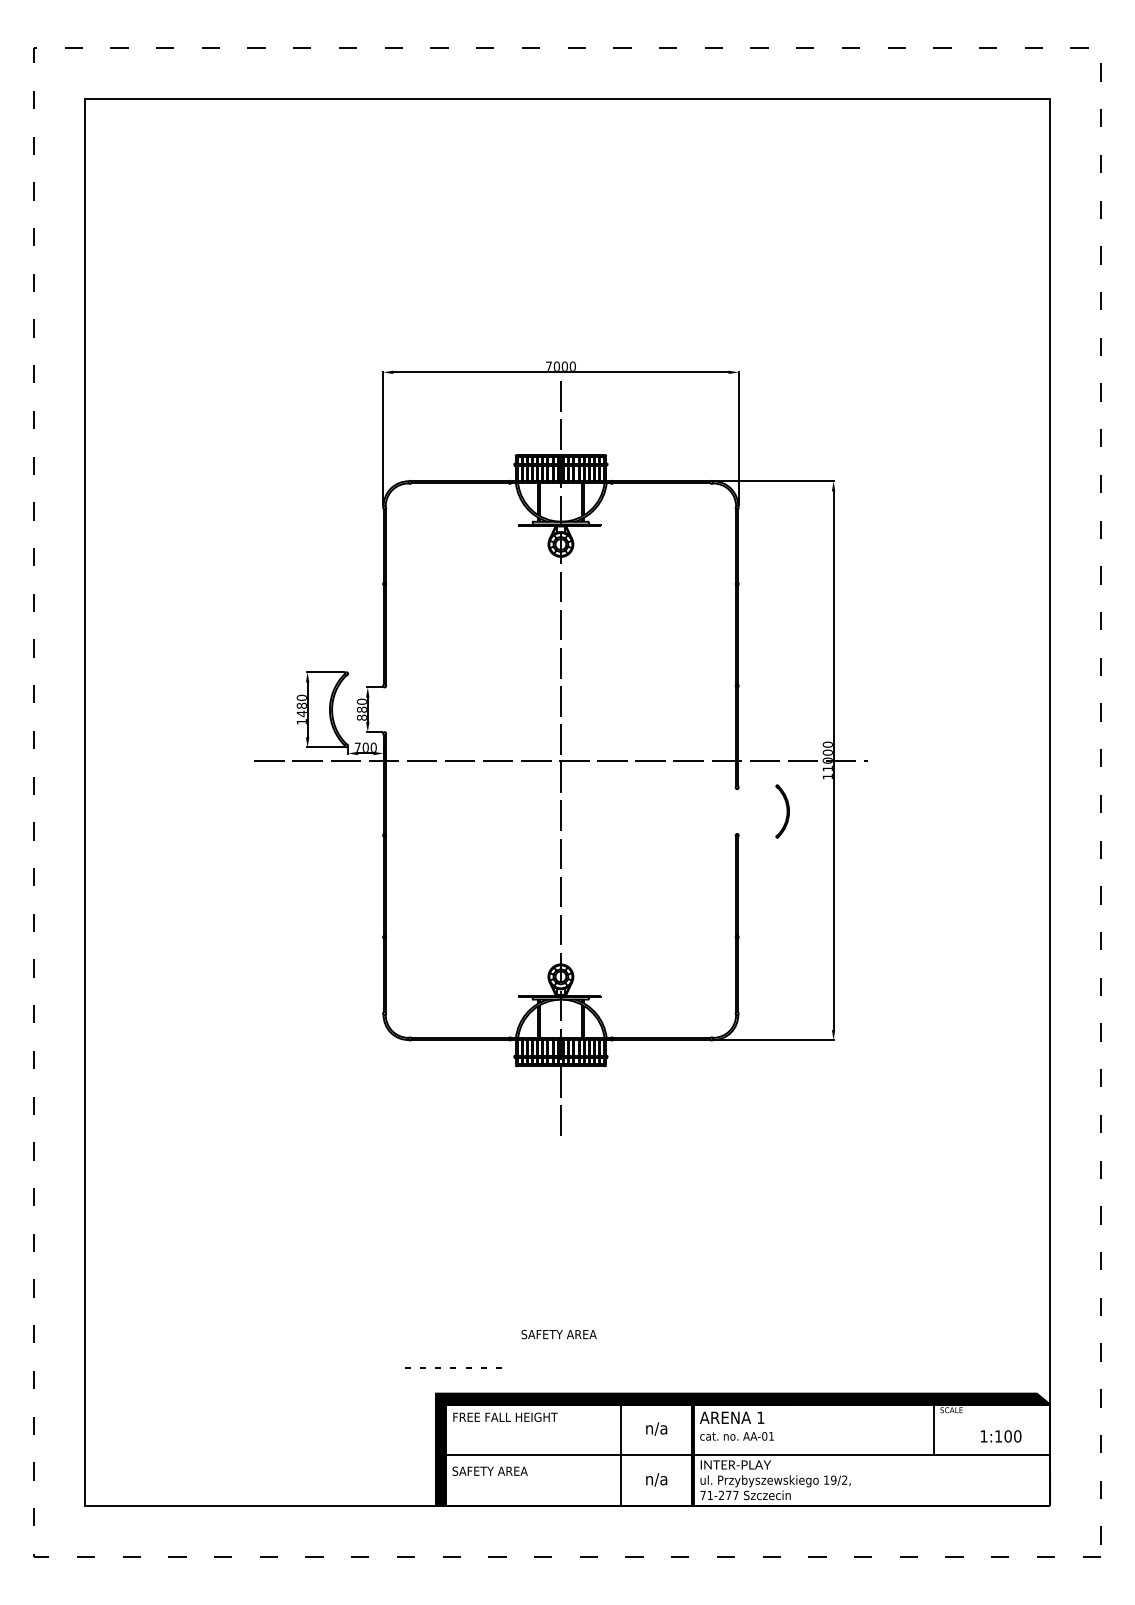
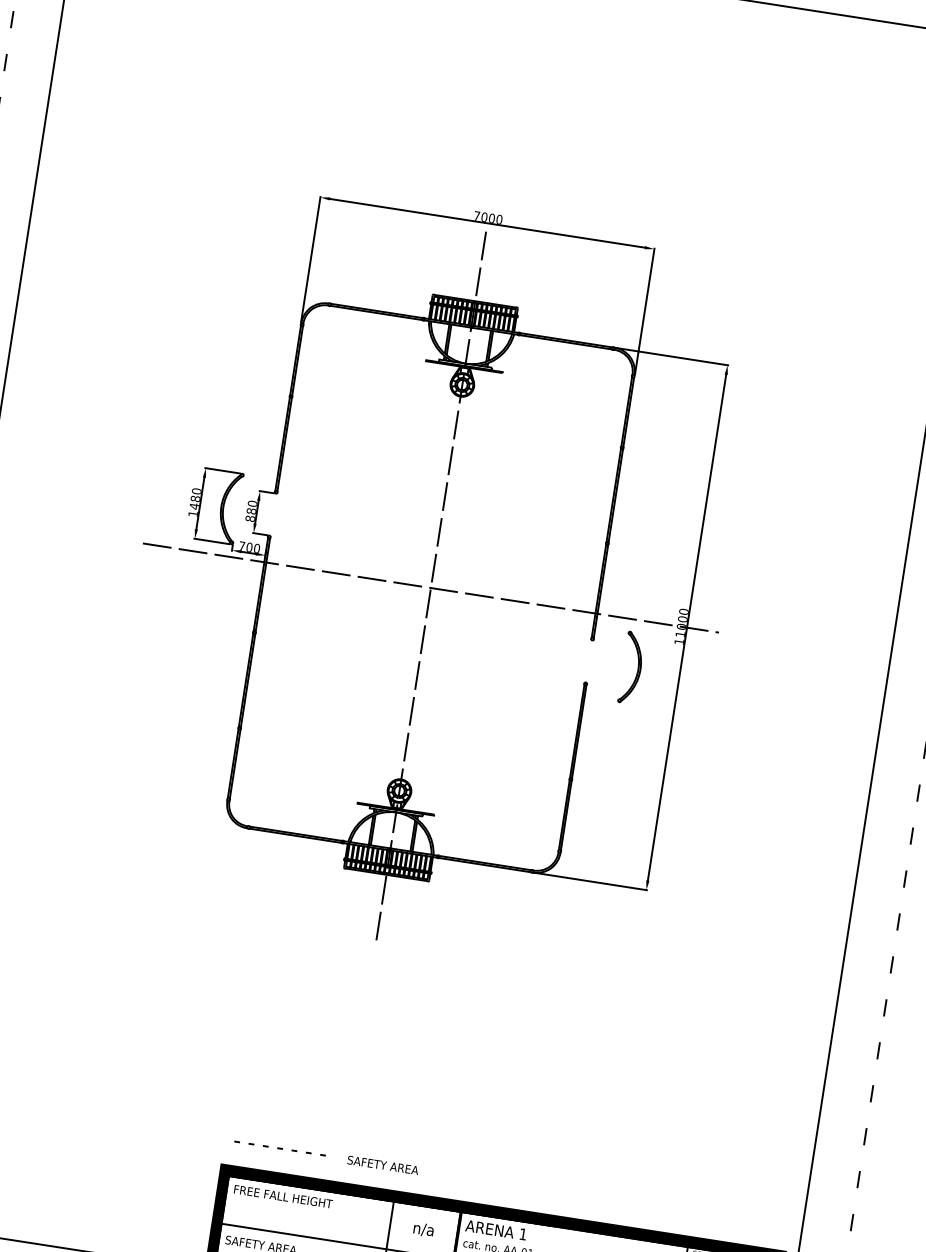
part: (782, 811) -> (631, 668), size x1.43
text: (558, 1334) -> (382, 1165), moved
line: (453, 1367) -> (280, 1148), moved

